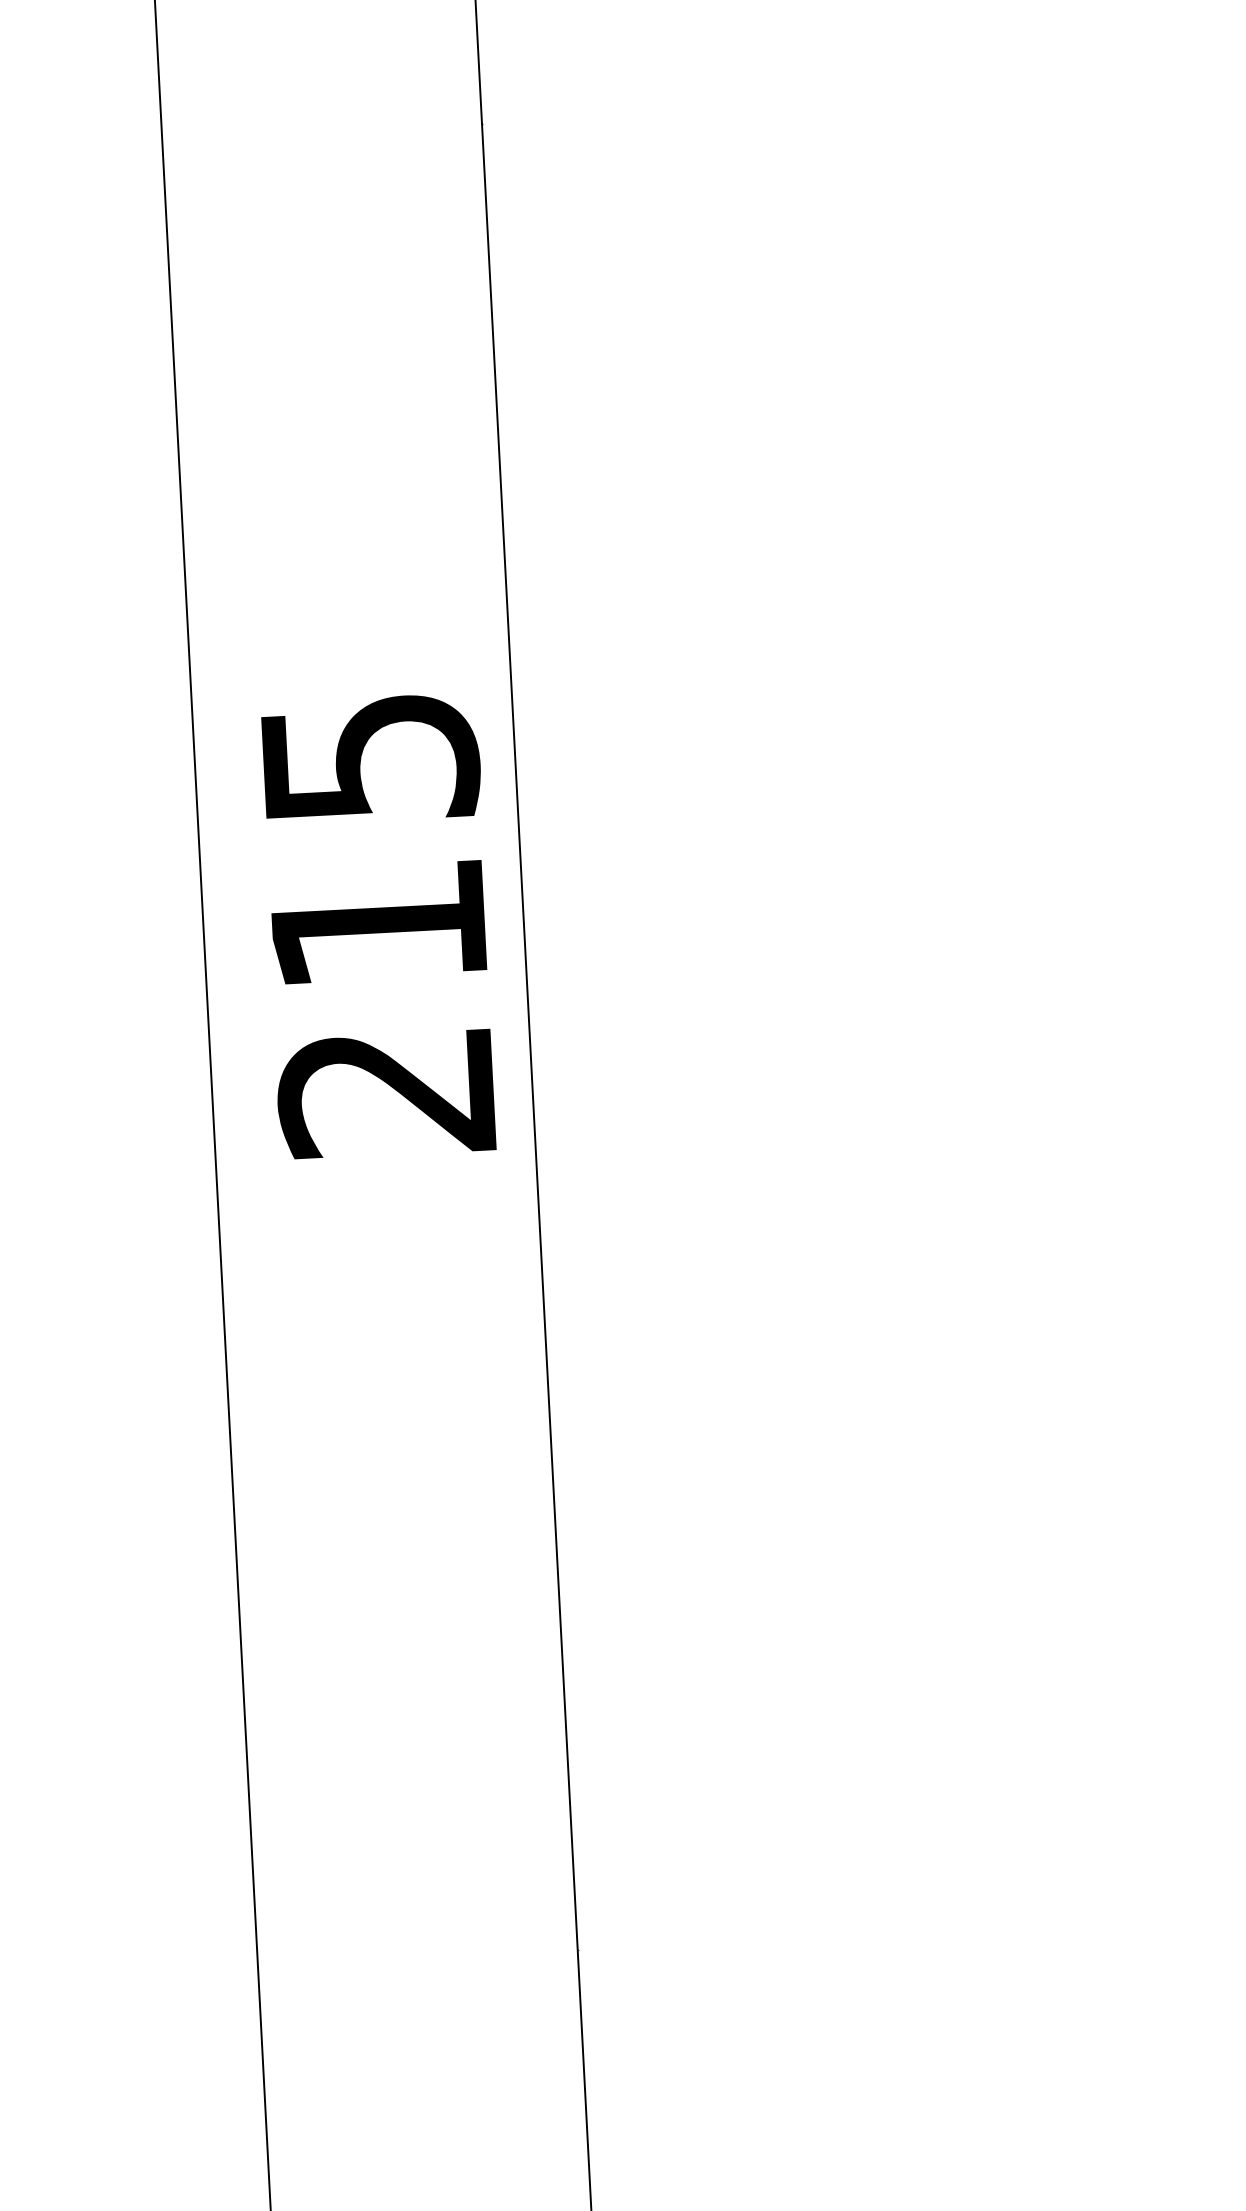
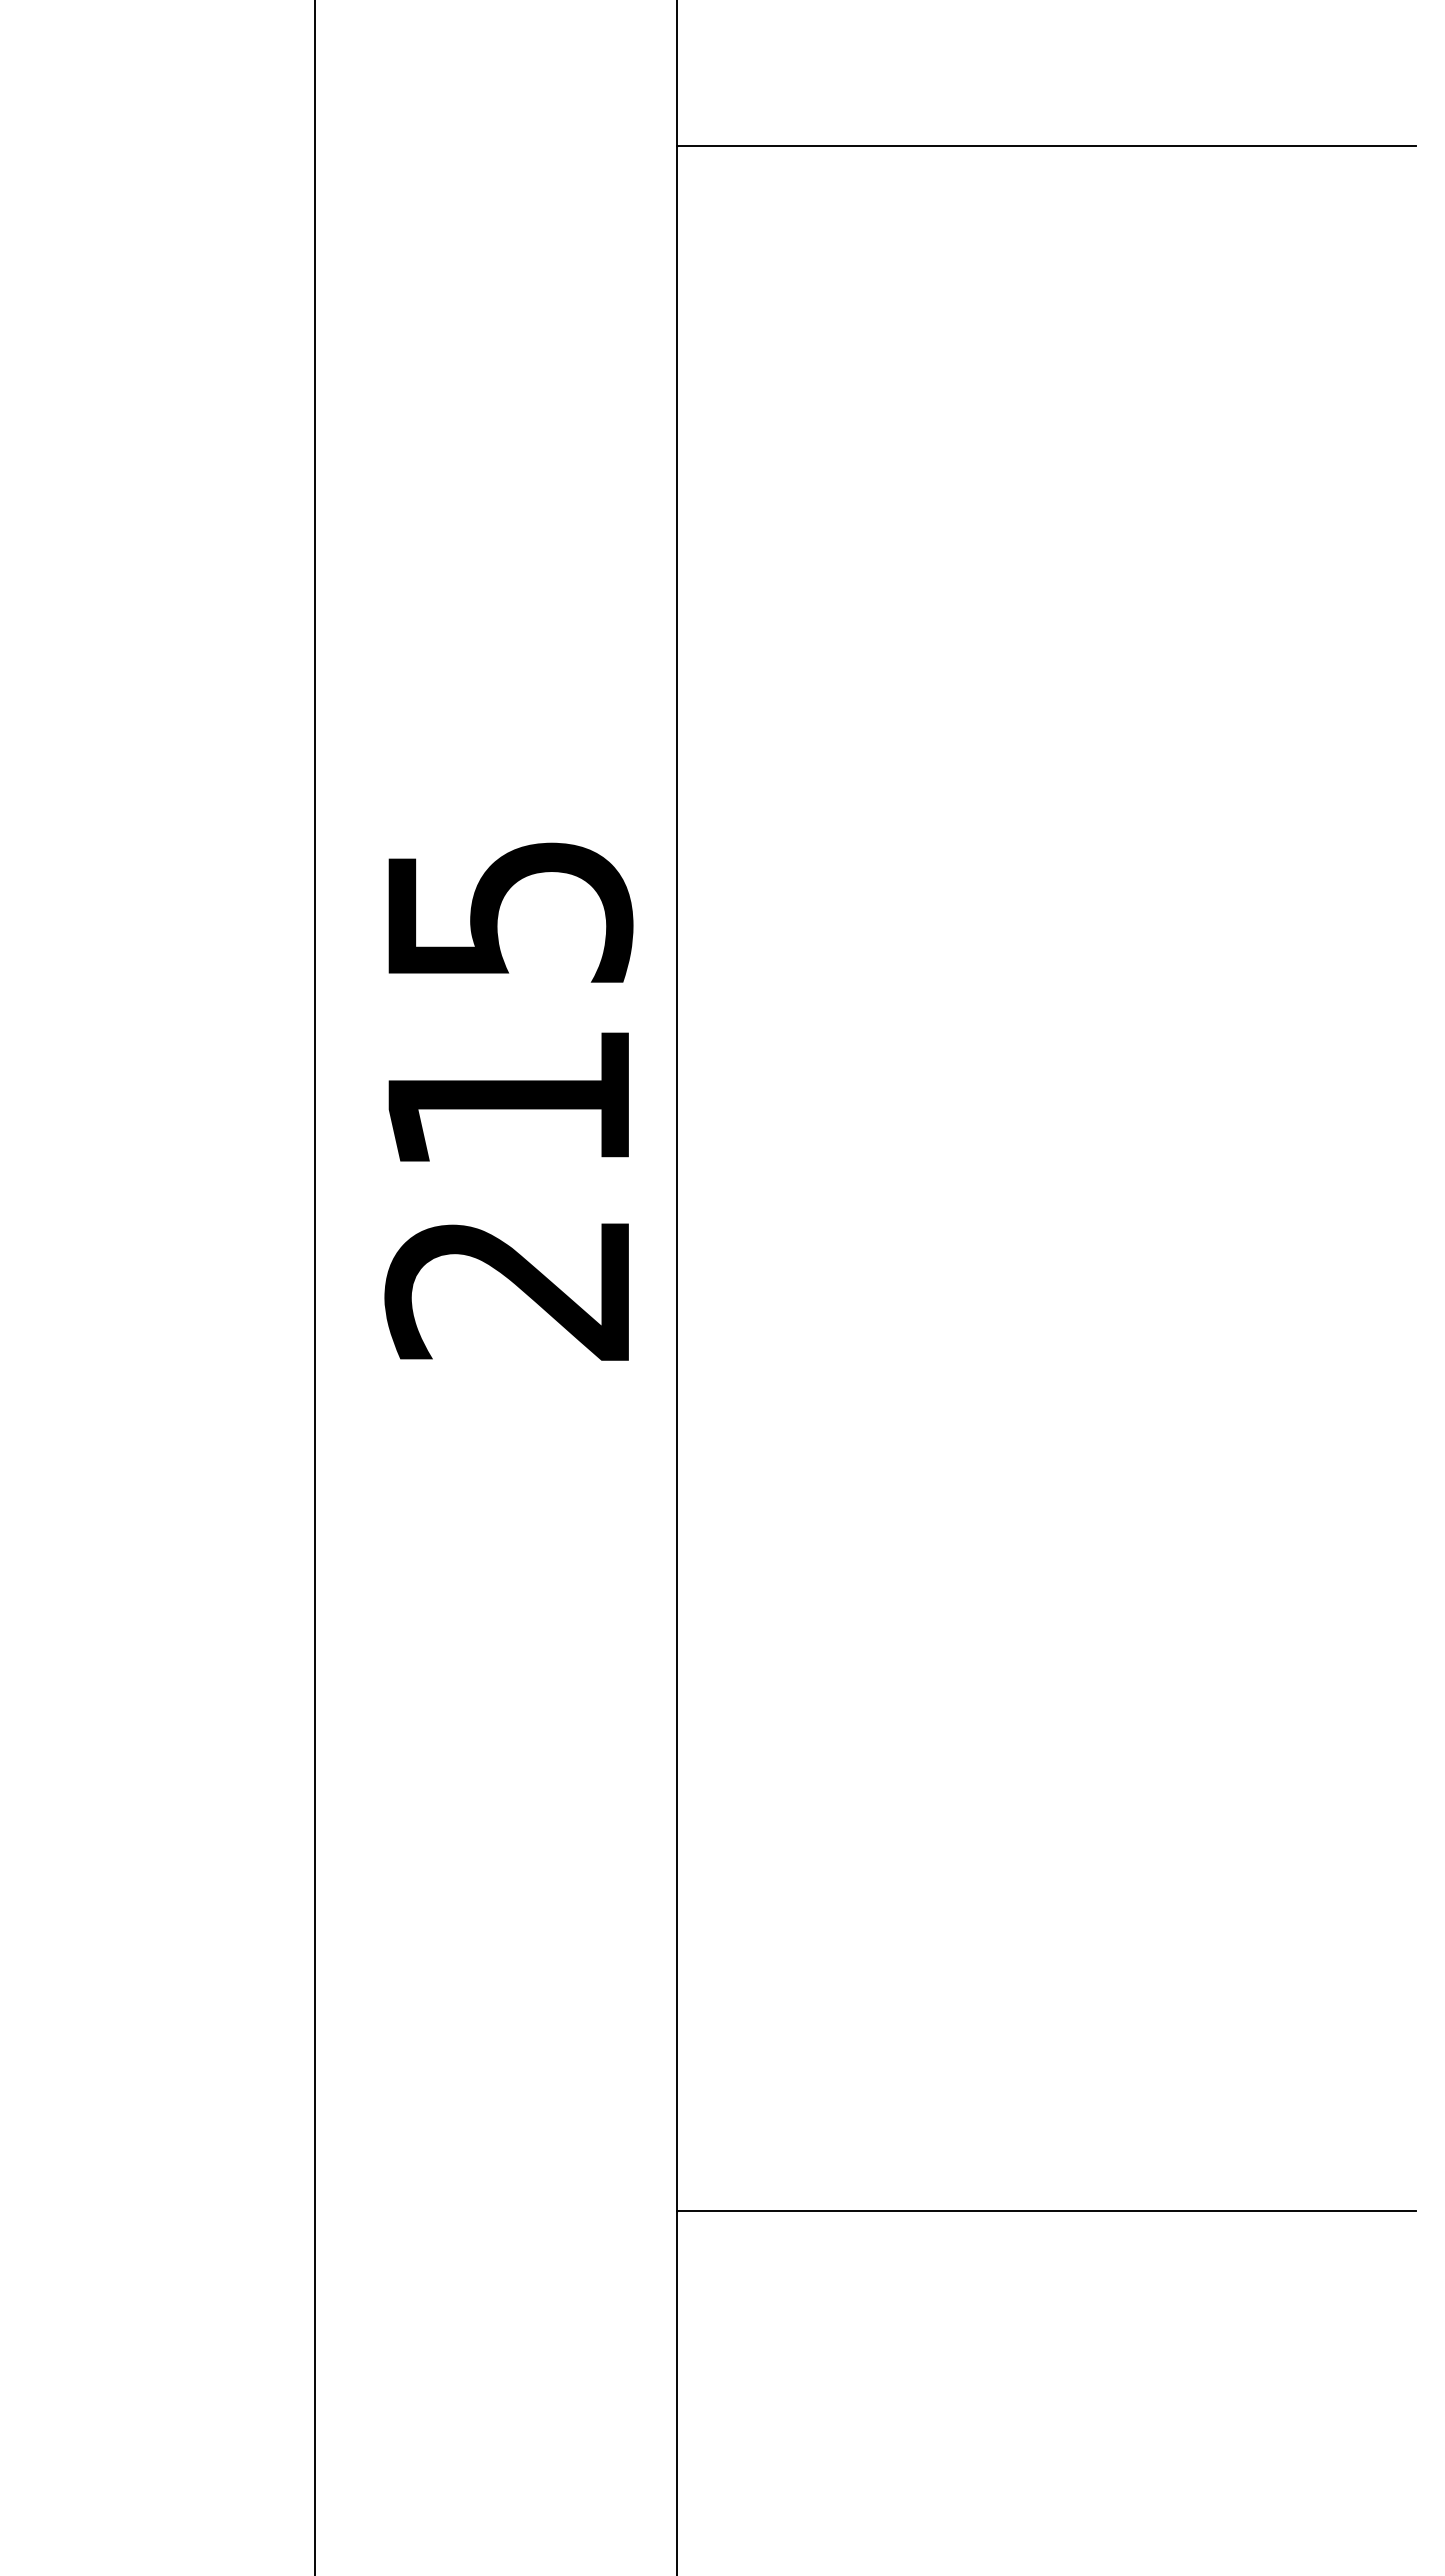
line: (808, 106) -> (1046, 145), added
text: (378, 926) -> (508, 1101), moved
line: (904, 1932) -> (1046, 2210), added

